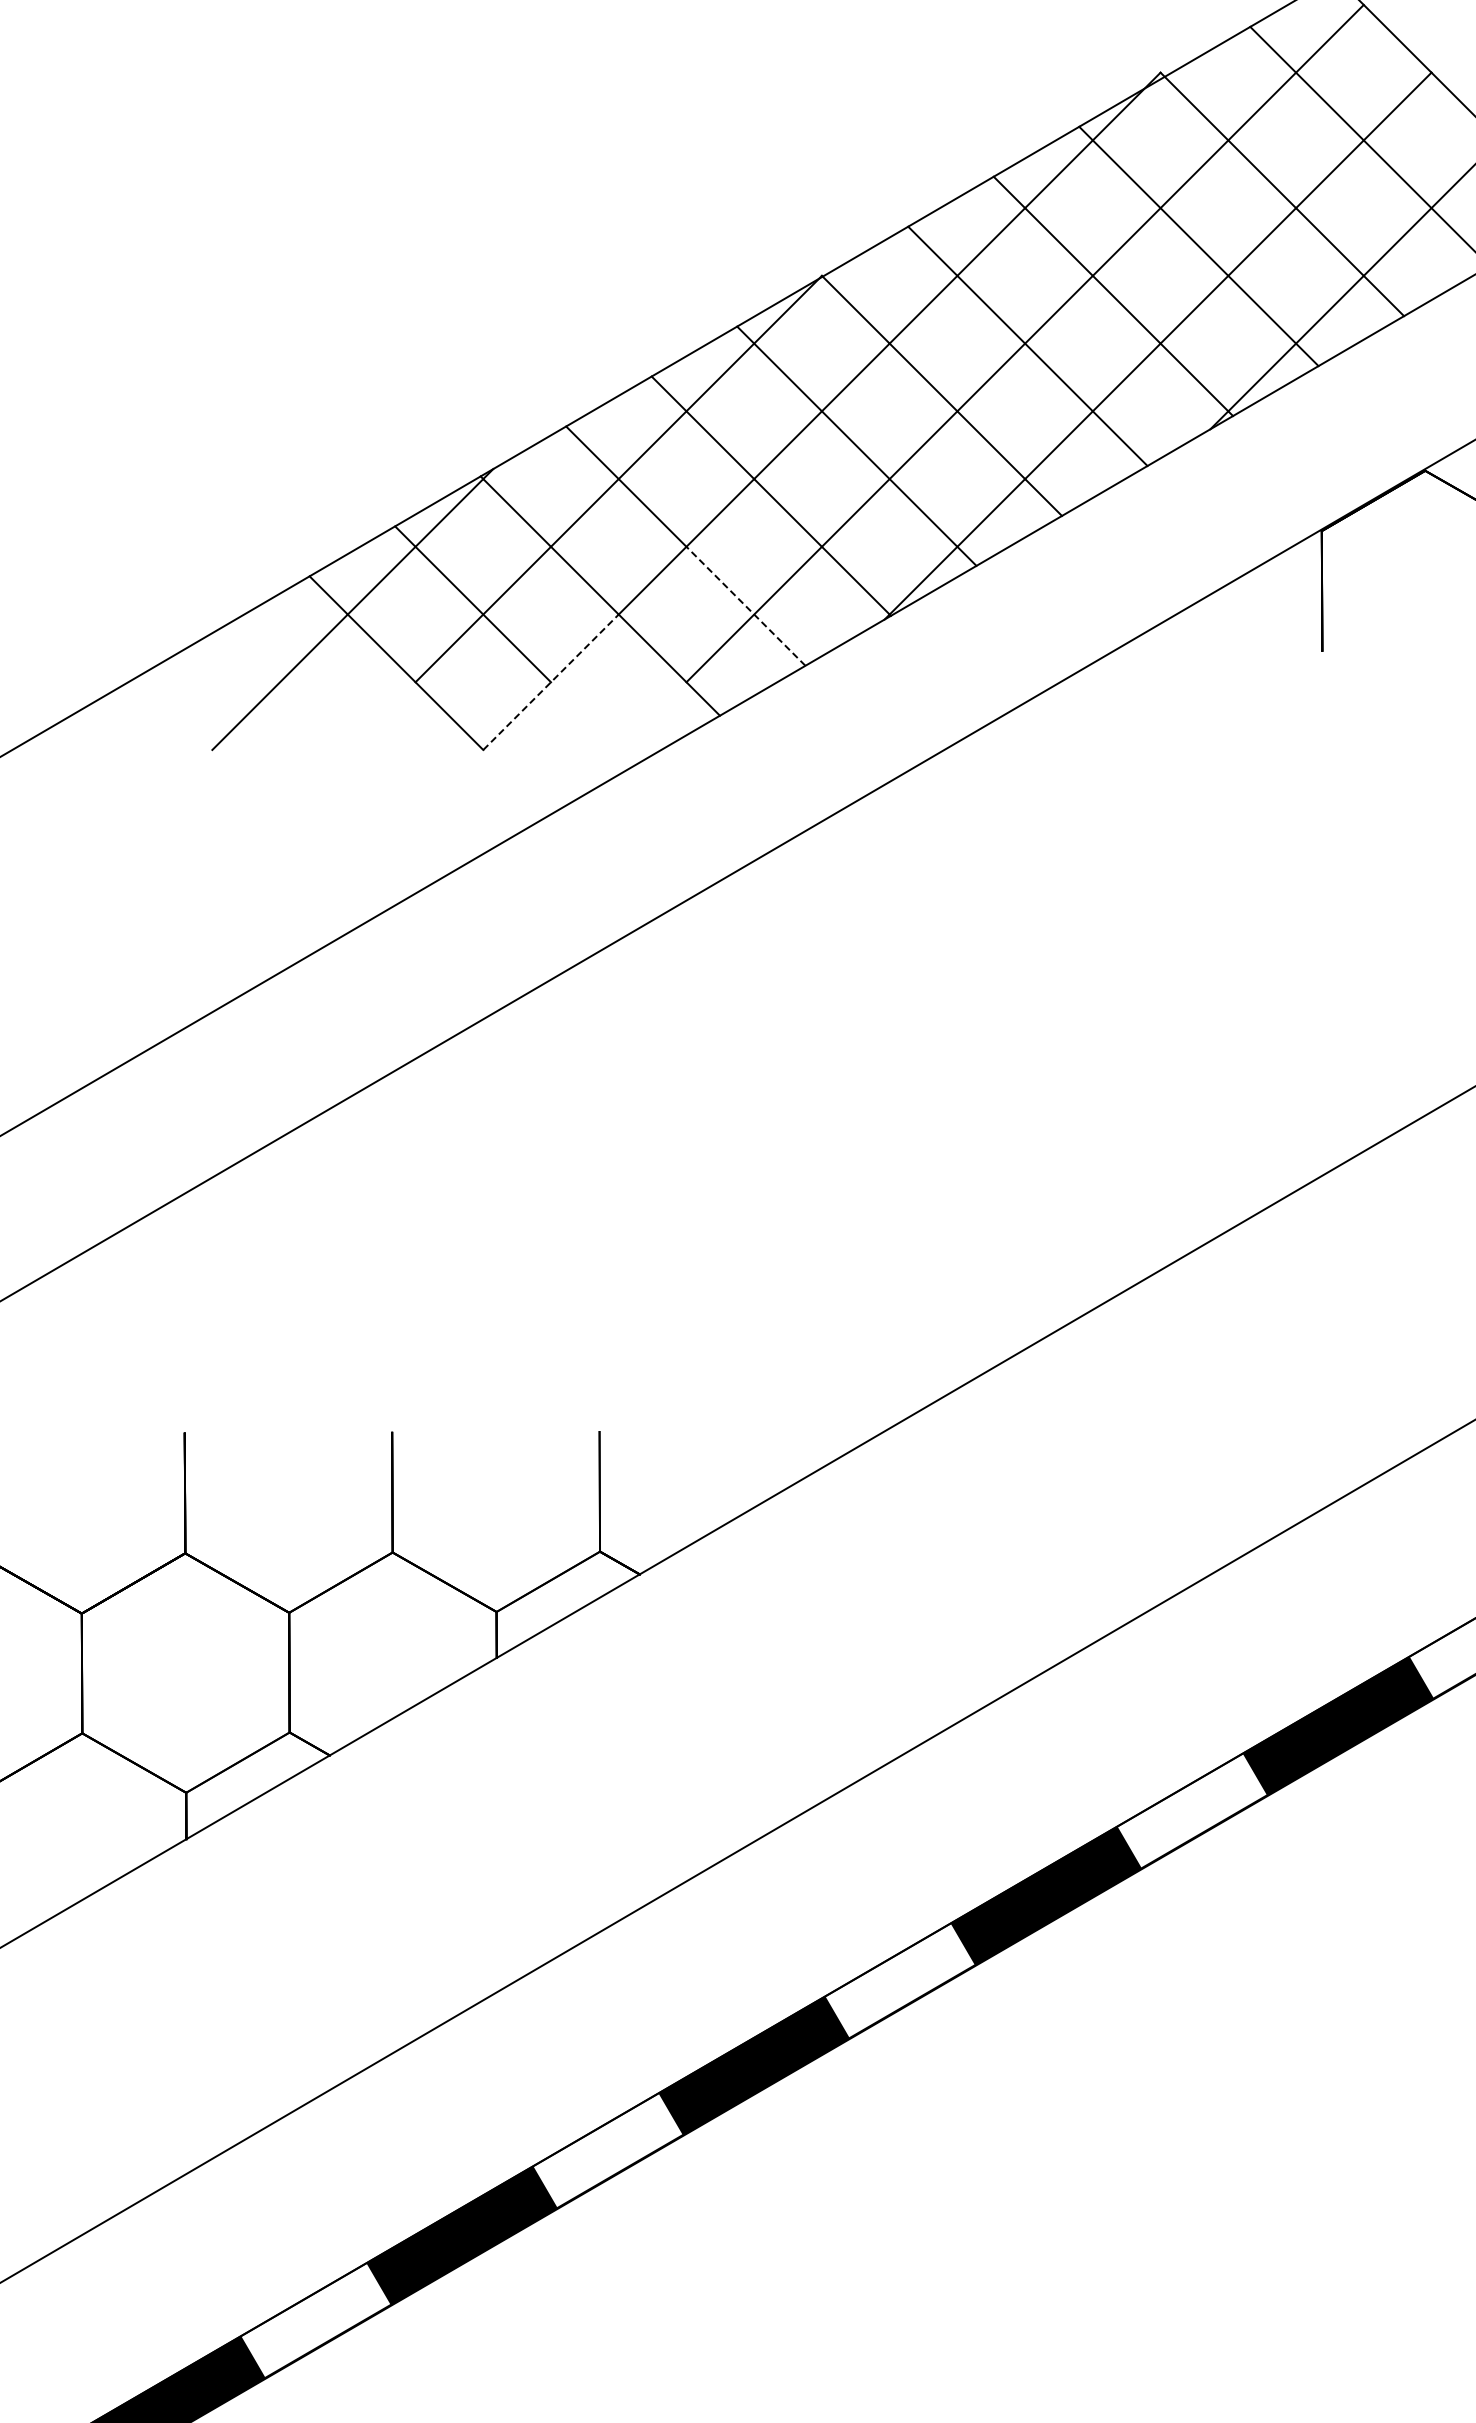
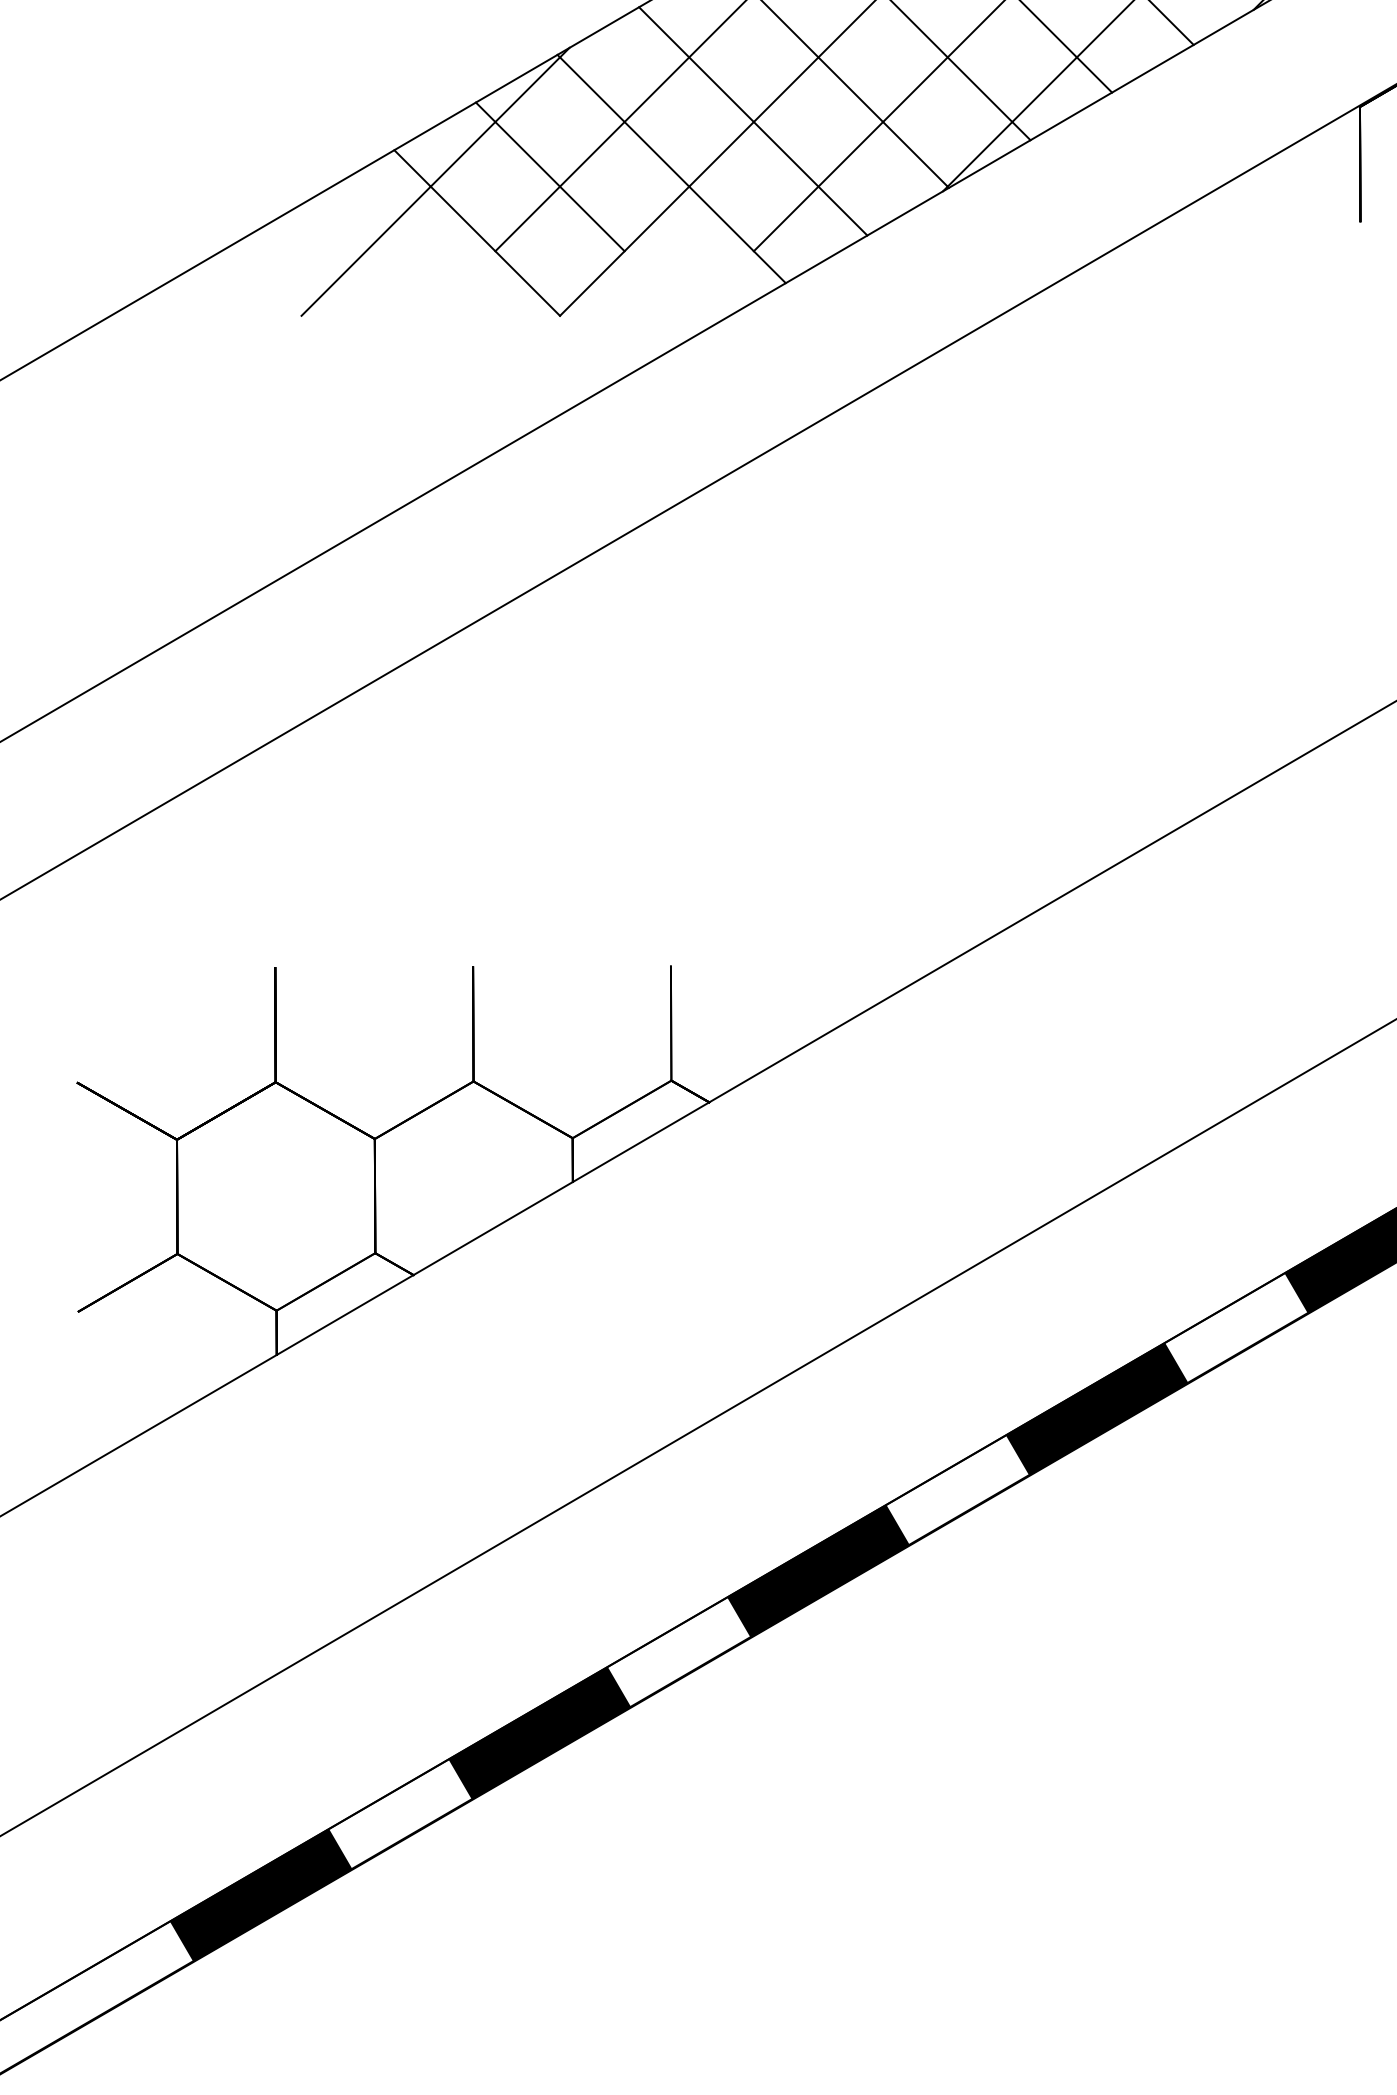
line: (745, 605) -> (810, 178), dashed -> solid
line: (551, 682) -> (625, 251), dashed -> solid

